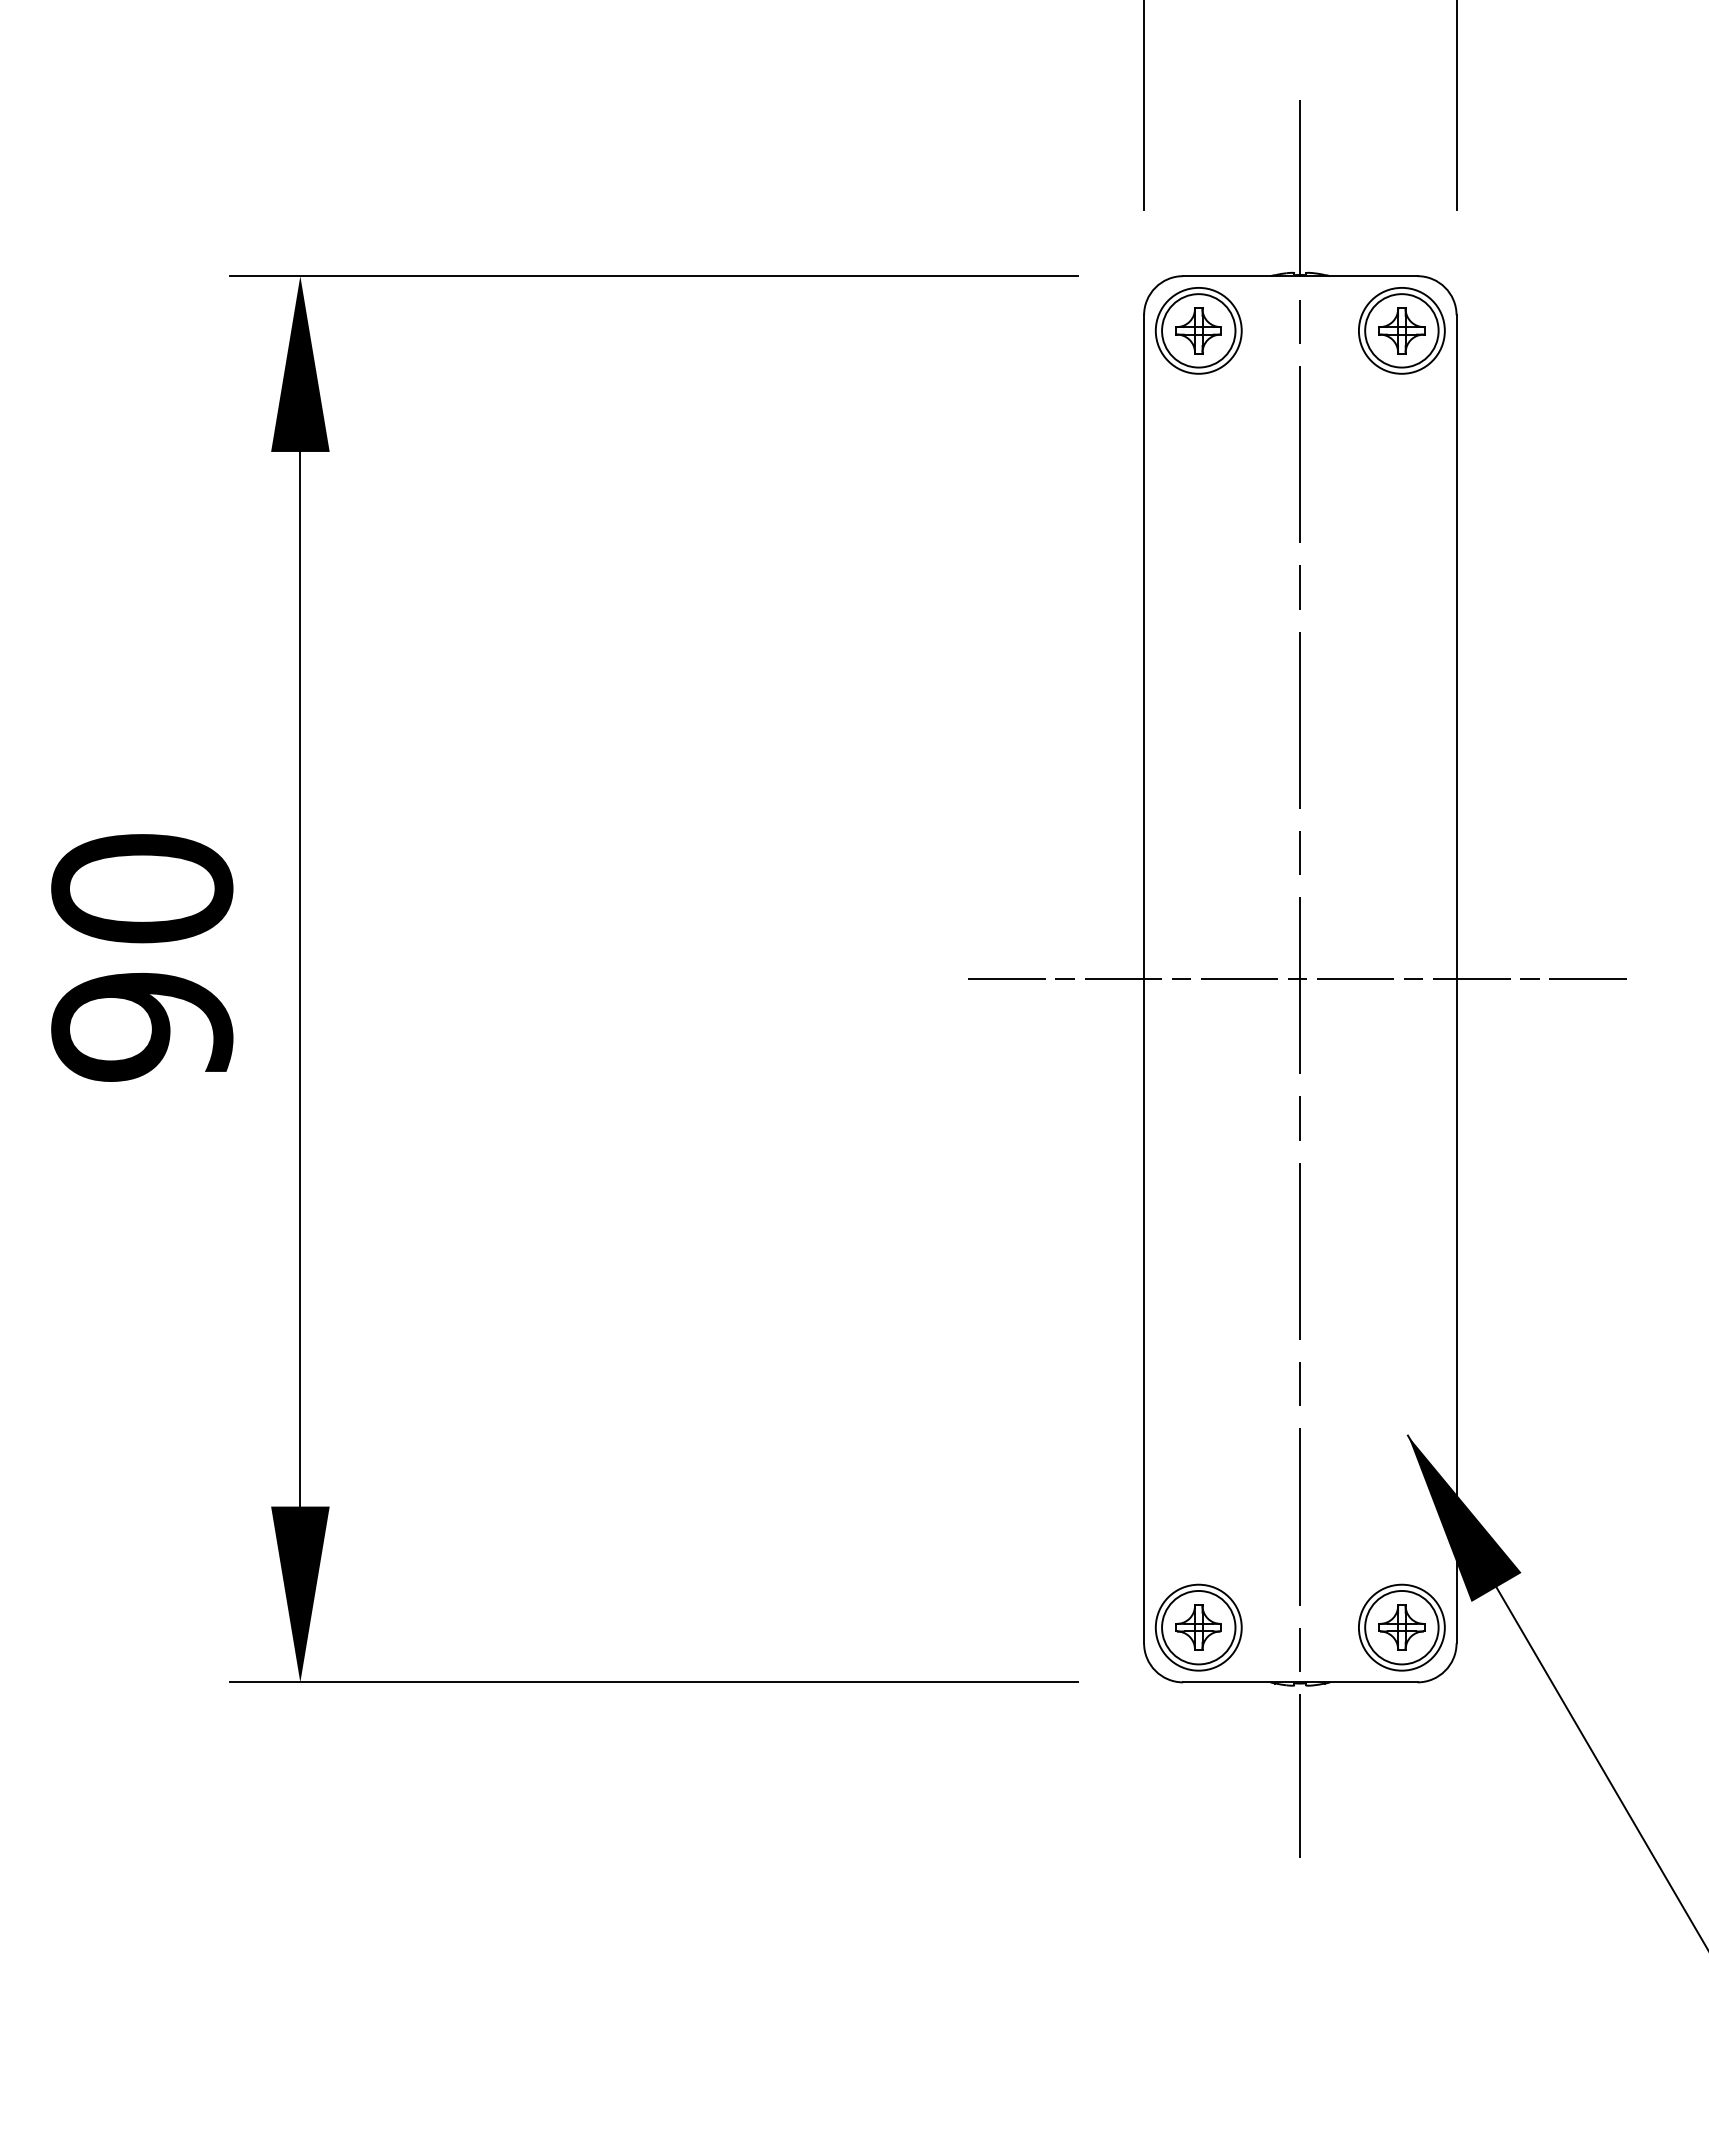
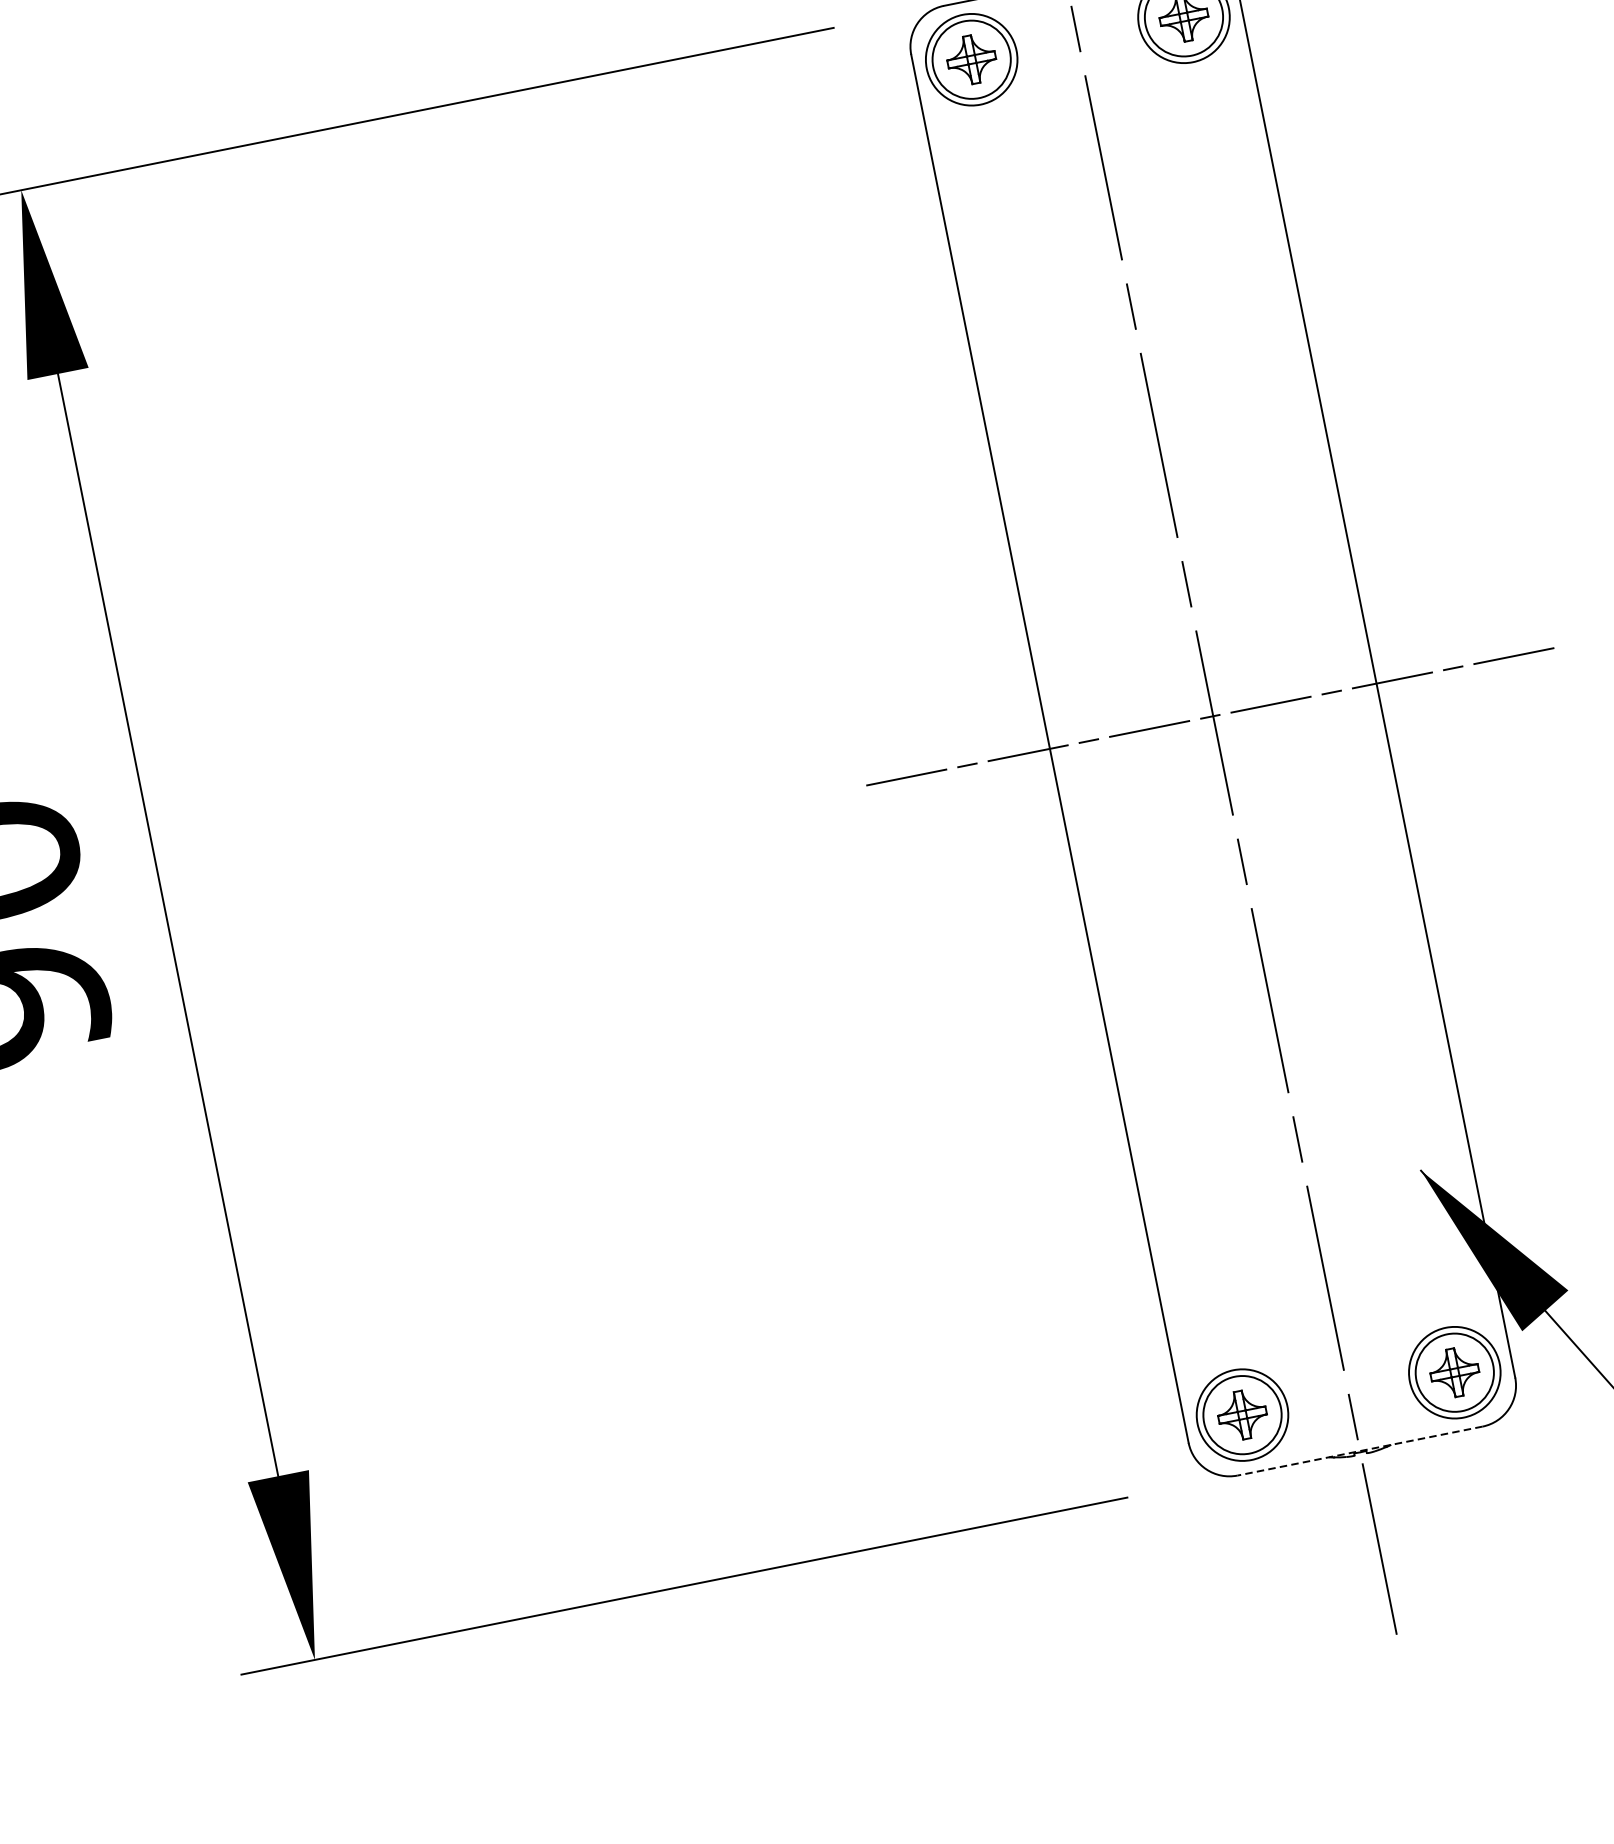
line: (1299, 1682) -> (1359, 1451), solid -> dashed

